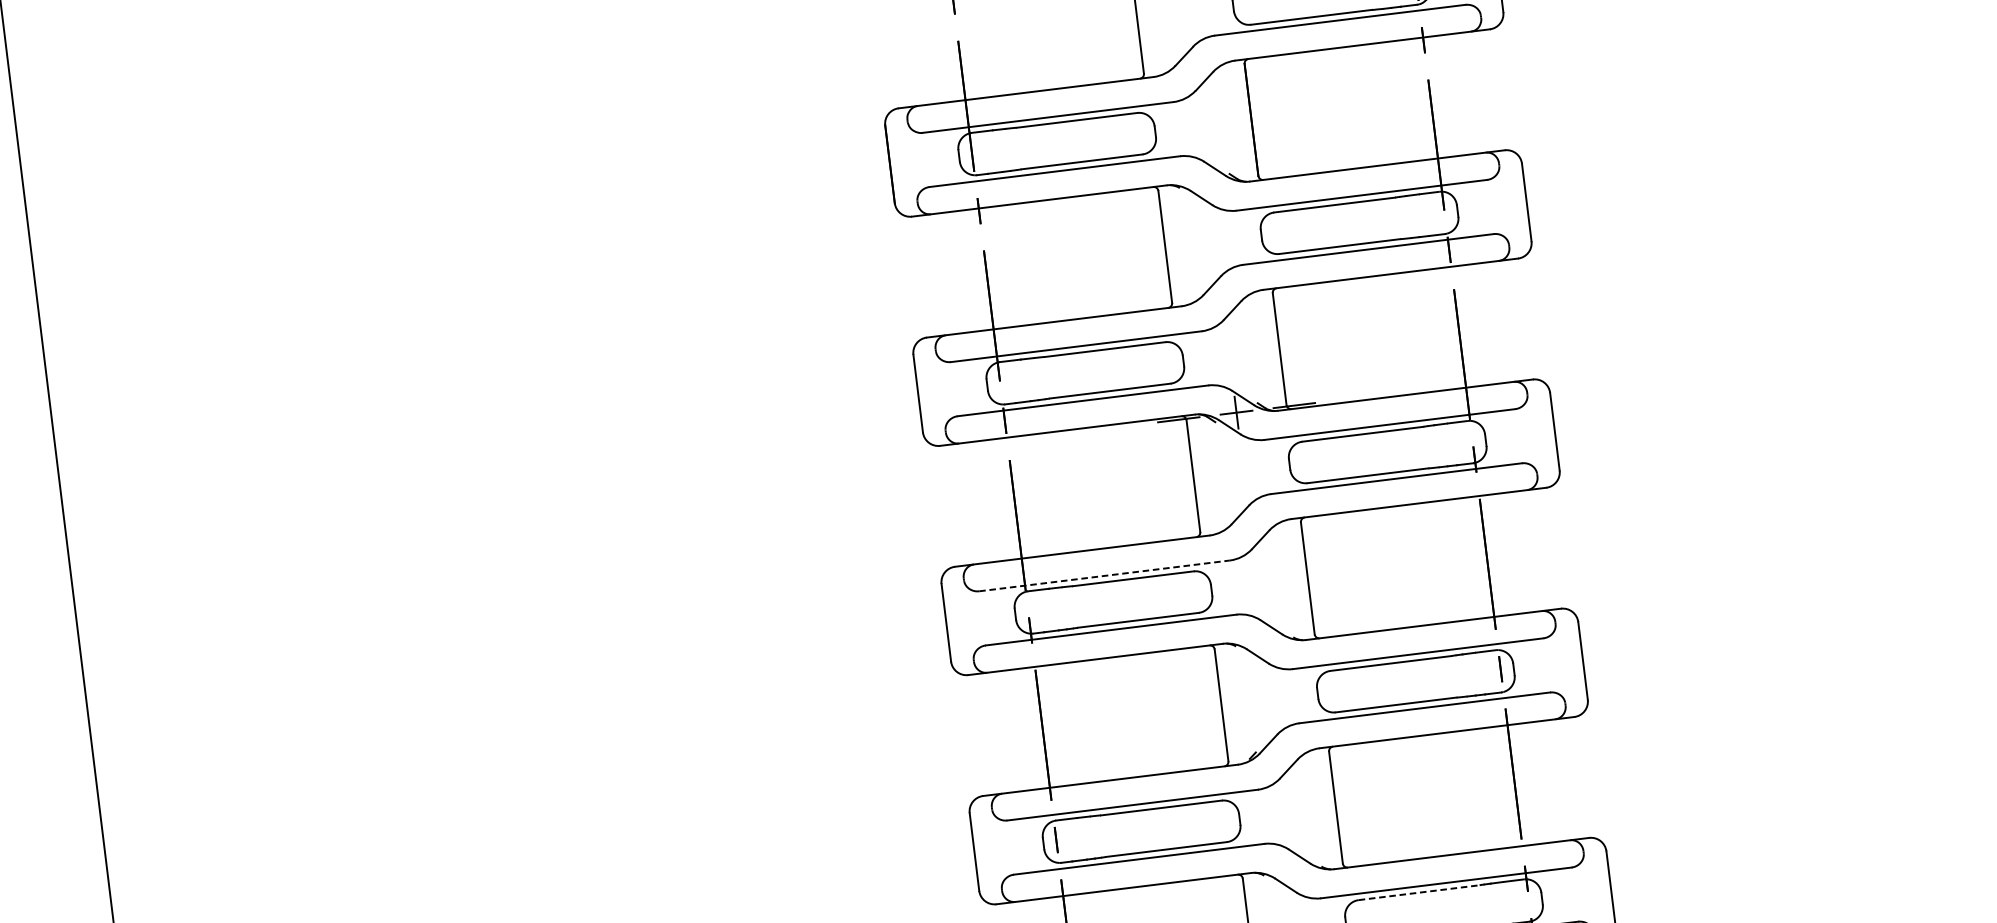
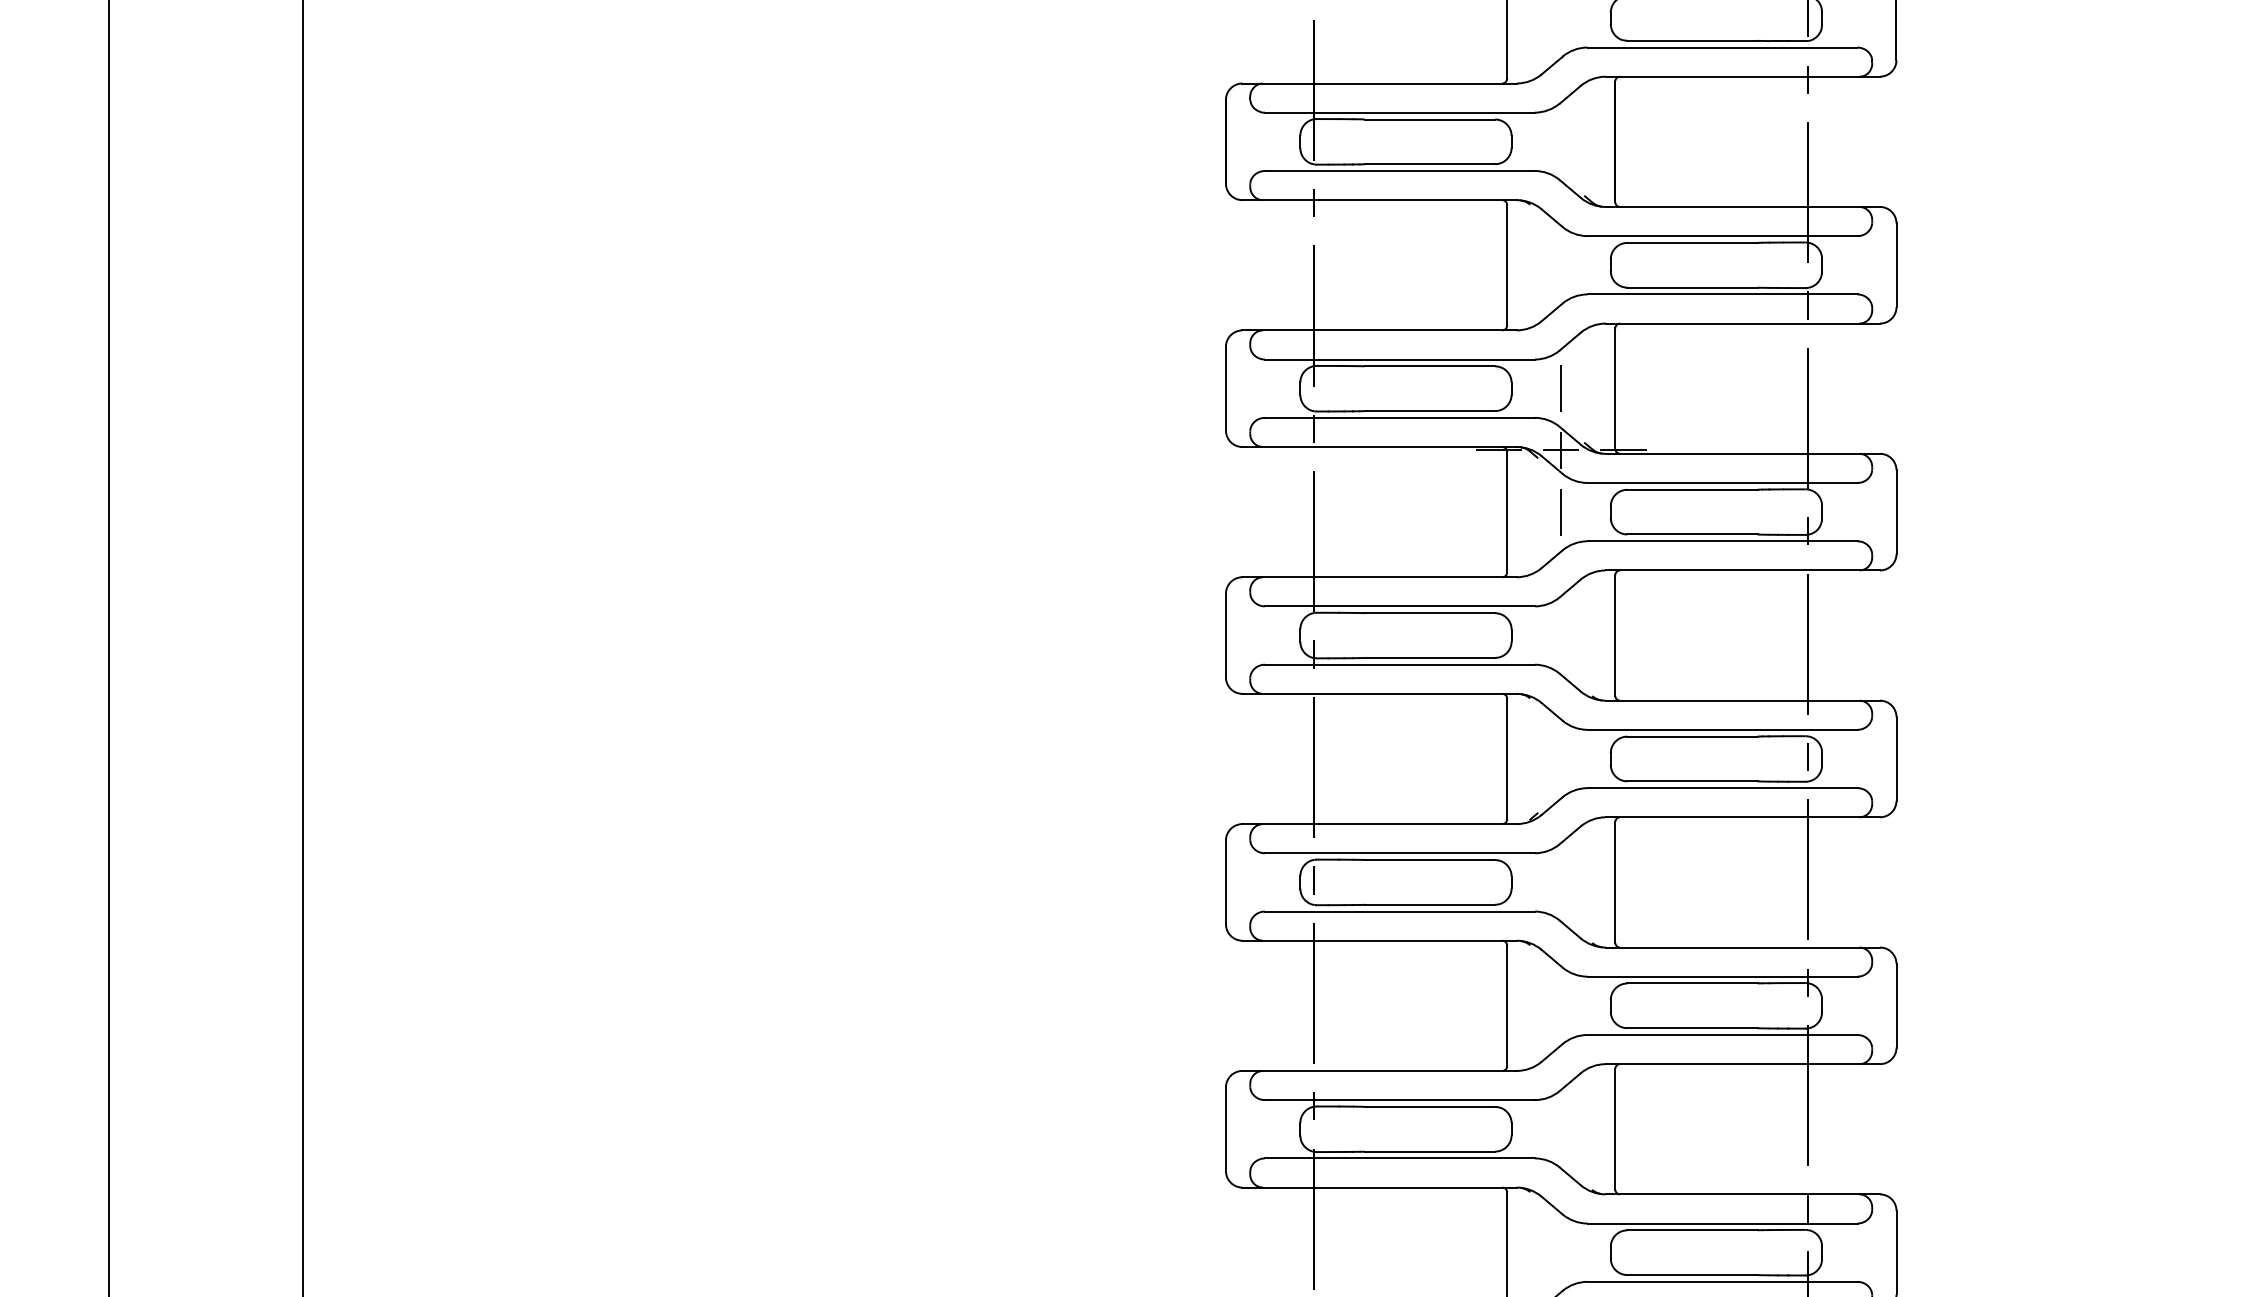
line: (1229, 354) -> (1561, 387), added
line: (1243, 470) -> (1561, 512), added
line: (1104, 576) -> (1399, 606), dashed -> solid
line: (1419, 892) -> (1692, 983), dashed -> solid

